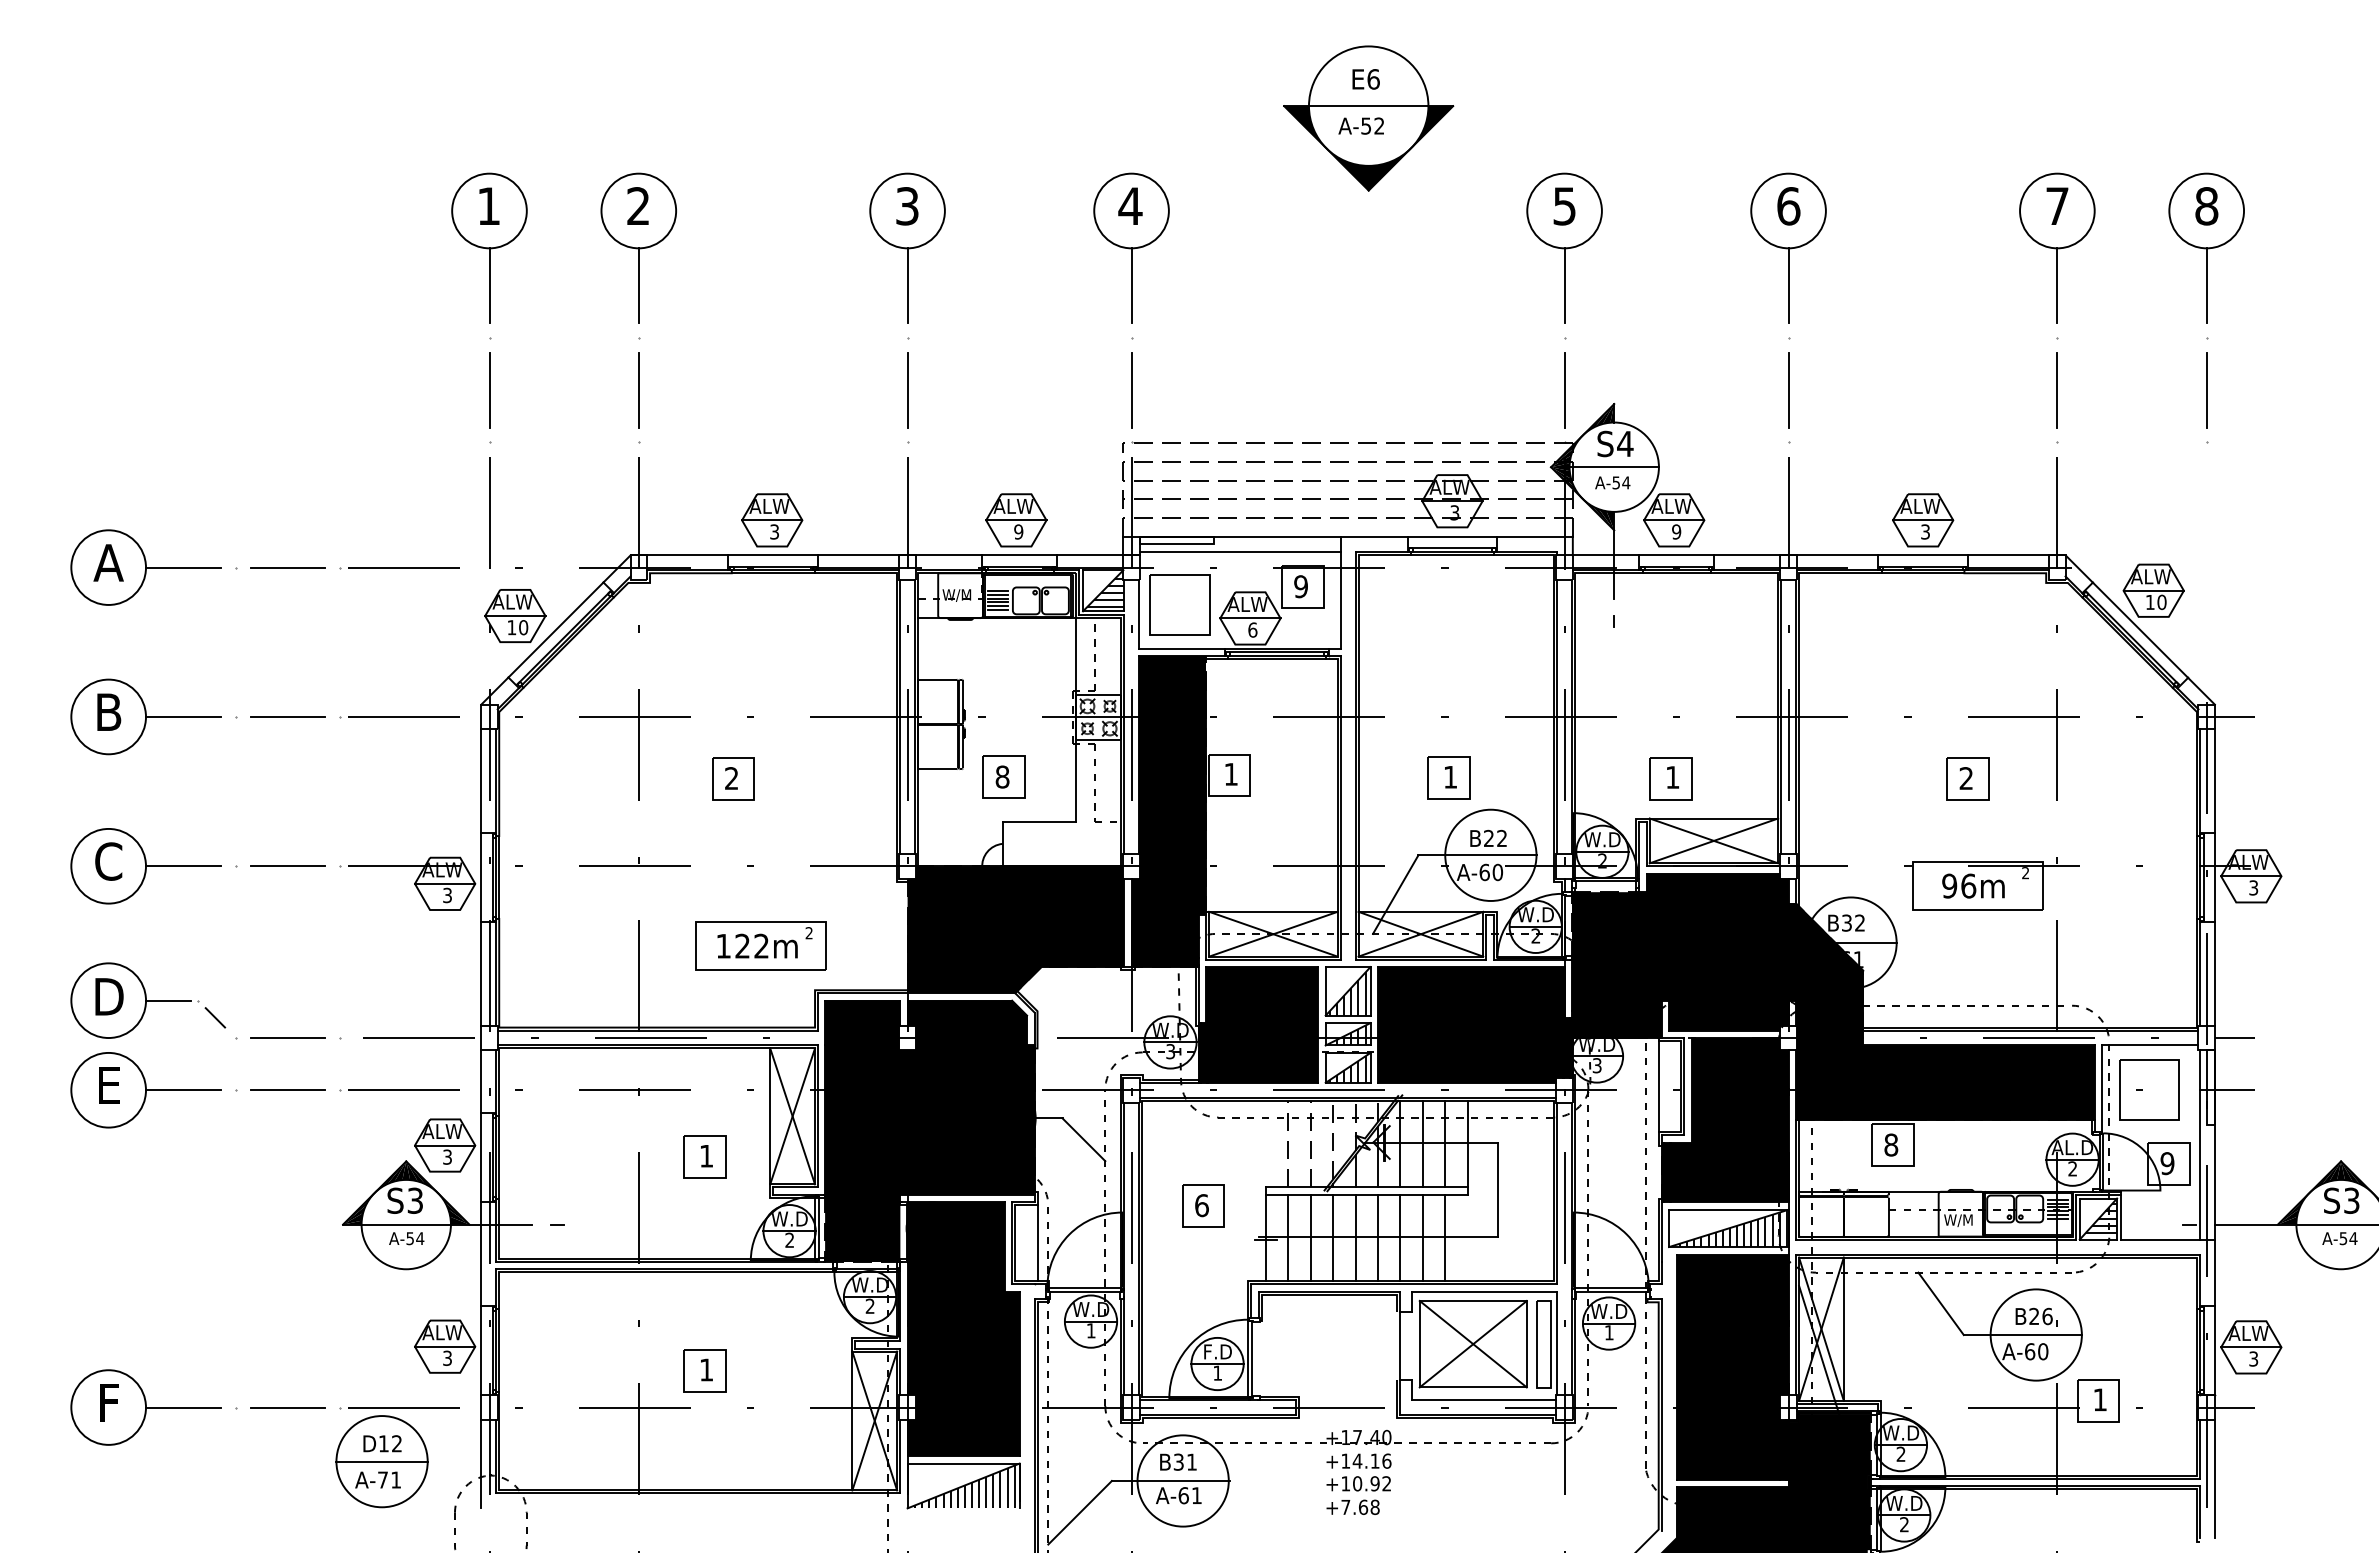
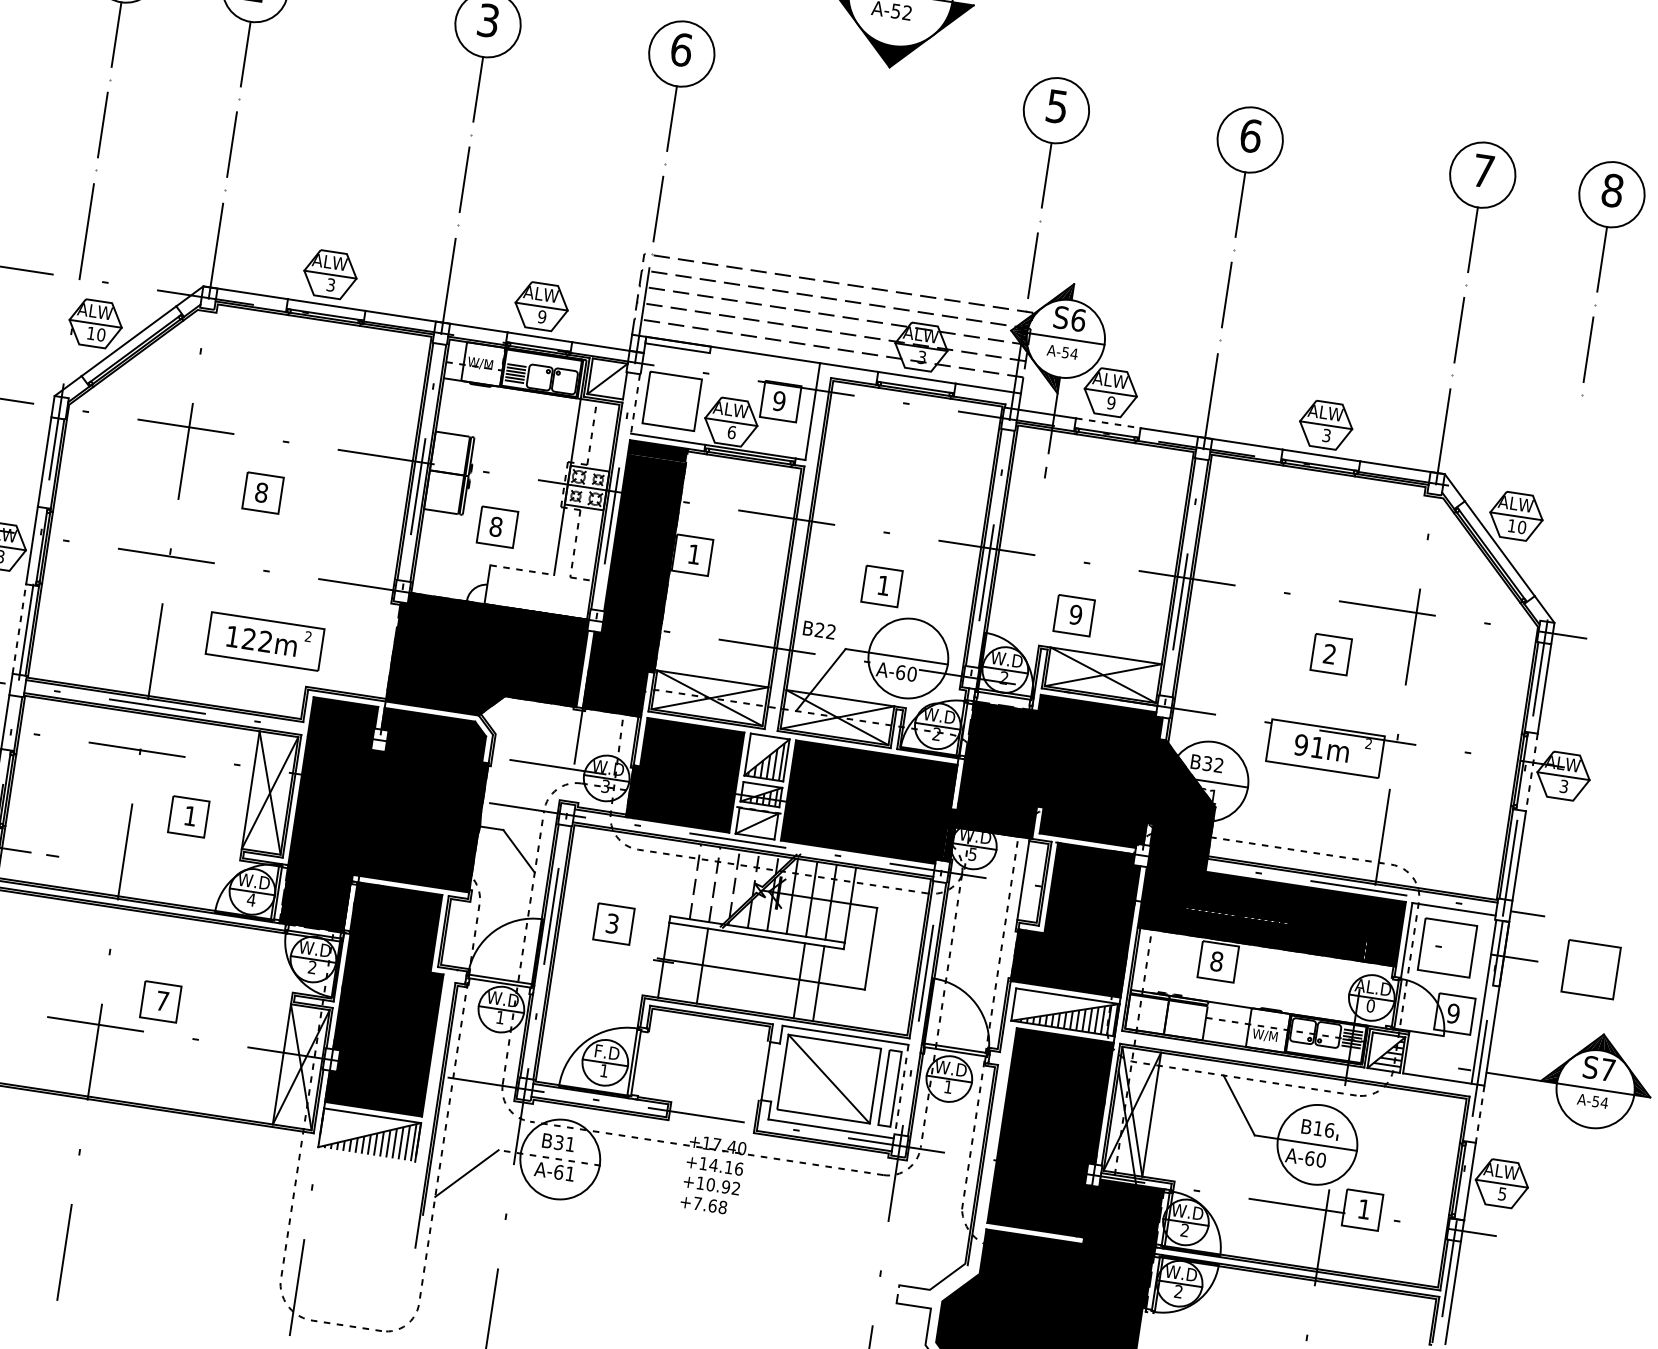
text: (1130, 206) -> (681, 50), 4 -> 6
text: (1625, 443) -> (1078, 319), S4 -> S6
line: (1239, 551) -> (730, 362), removed
line: (1677, 555) -> (1109, 423), solid -> dashed
hatch: (1105, 589) -> (609, 378), removed
line: (1139, 614) -> (635, 404), solid -> dashed
text: (1672, 777) -> (1075, 614), 1 -> 9
text: (731, 778) -> (261, 492), 2 -> 8
line: (1039, 821) -> (522, 570), solid -> dashed
text: (1488, 837) -> (819, 629), moved
line: (2214, 877) -> (1531, 772), solid -> dashed
text: (1968, 885) -> (1317, 747), 96m -> 91m
line: (481, 974) -> (19, 629), solid -> dashed
text: (1597, 1065) -> (973, 854), 3 -> 5
hatch: (1347, 1069) -> (756, 825), removed
part: (2315, 1089) -> (1591, 968), added
text: (2072, 1168) -> (1370, 1005), 2 -> 0
text: (2351, 1200) -> (1607, 1069), S3 -> S7
text: (1201, 1205) -> (612, 923), 6 -> 3
line: (1288, 1237) -> (683, 962), removed
line: (1333, 1237) -> (722, 968), removed
line: (1355, 1237) -> (741, 971), removed
line: (1377, 1237) -> (760, 974), removed
line: (1400, 1237) -> (780, 977), removed
text: (789, 1239) -> (251, 899), 2 -> 4
line: (1037, 1243) -> (465, 935), removed
line: (2214, 1273) -> (1479, 1114), solid -> dashed
text: (2034, 1315) -> (1318, 1127), B26 -> B16
line: (1472, 1343) -> (828, 1078), removed
line: (1557, 1343) -> (902, 1089), solid -> dashed
text: (2253, 1358) -> (1502, 1193), 3 -> 5
text: (706, 1369) -> (162, 1000), 1 -> 7
line: (1170, 1480) -> (549, 1157), solid -> dashed

